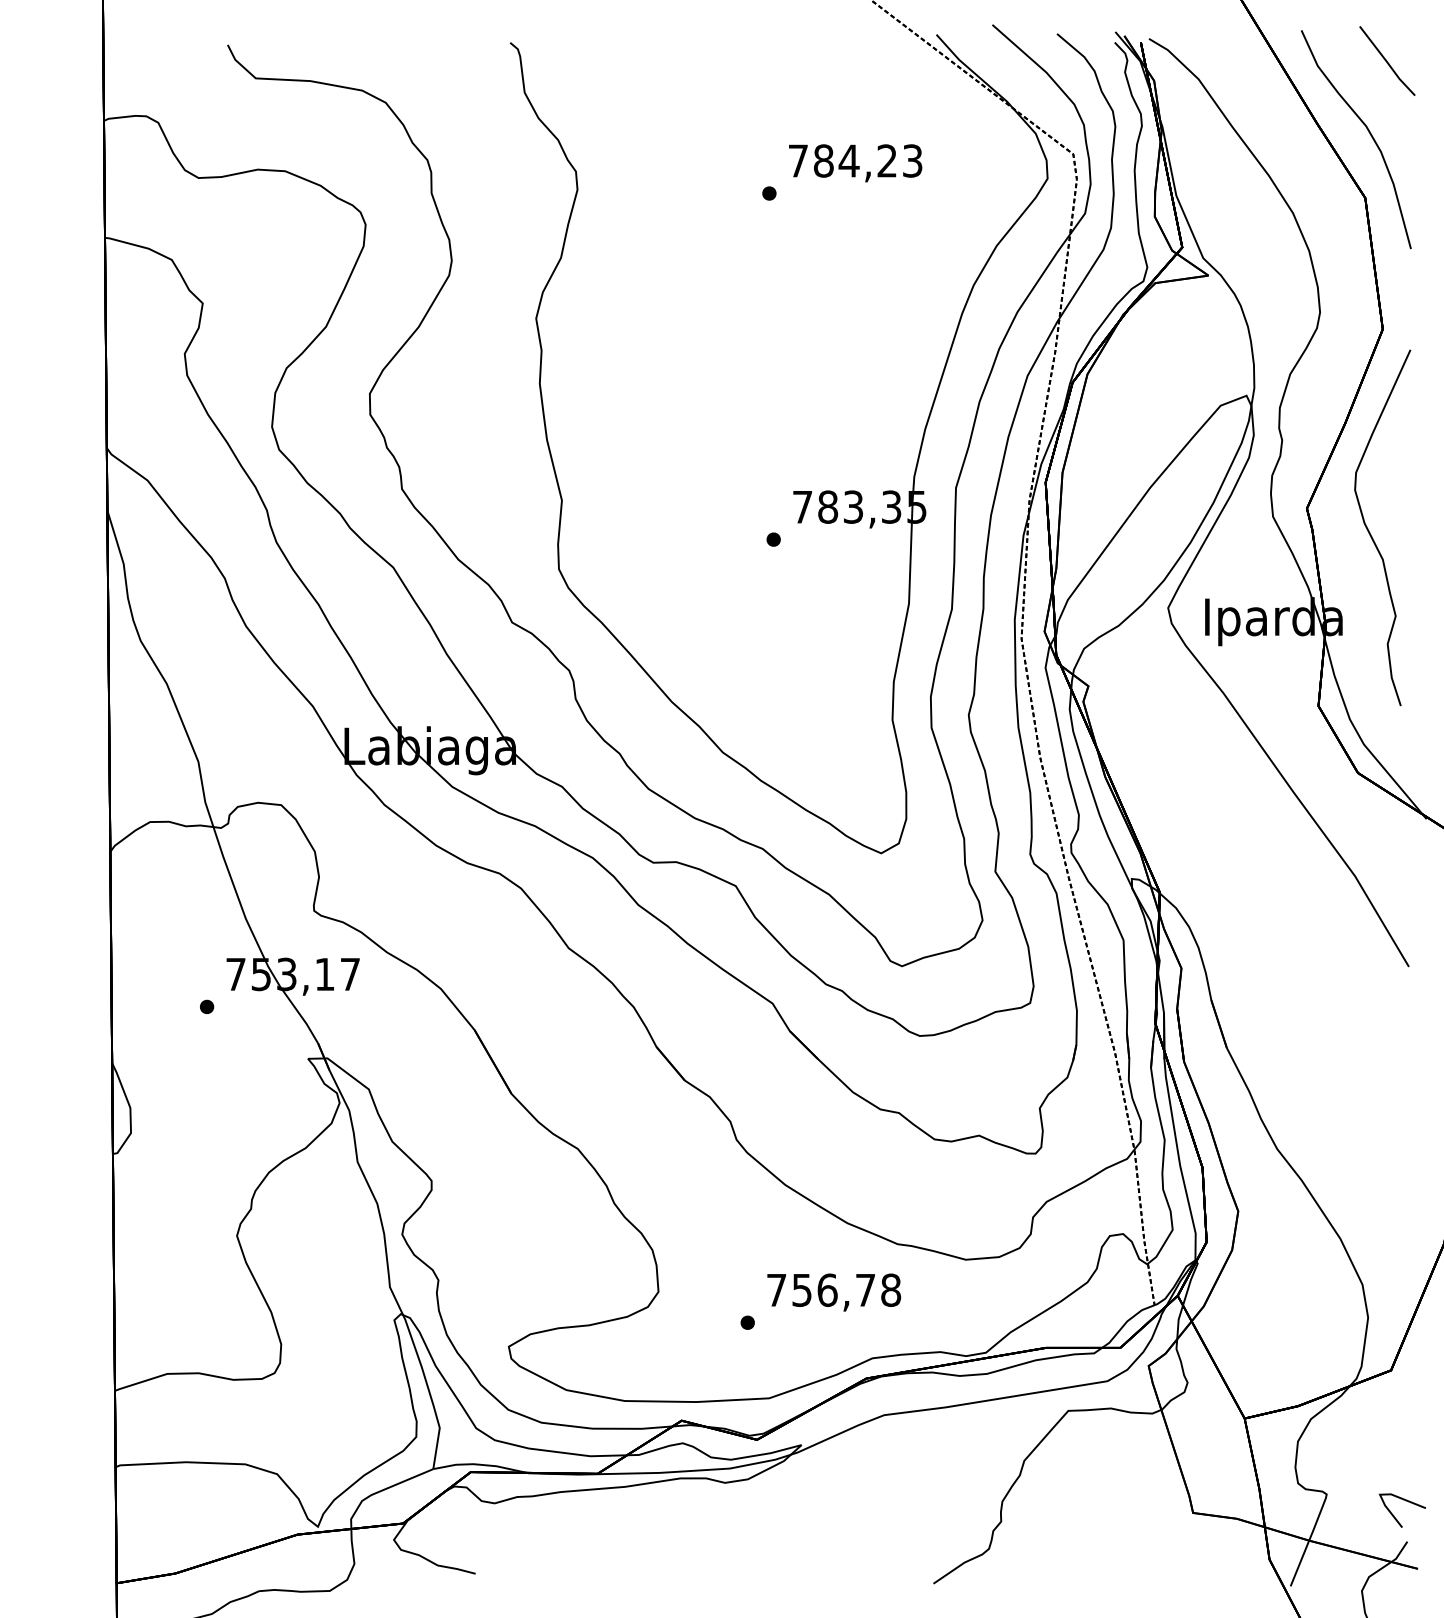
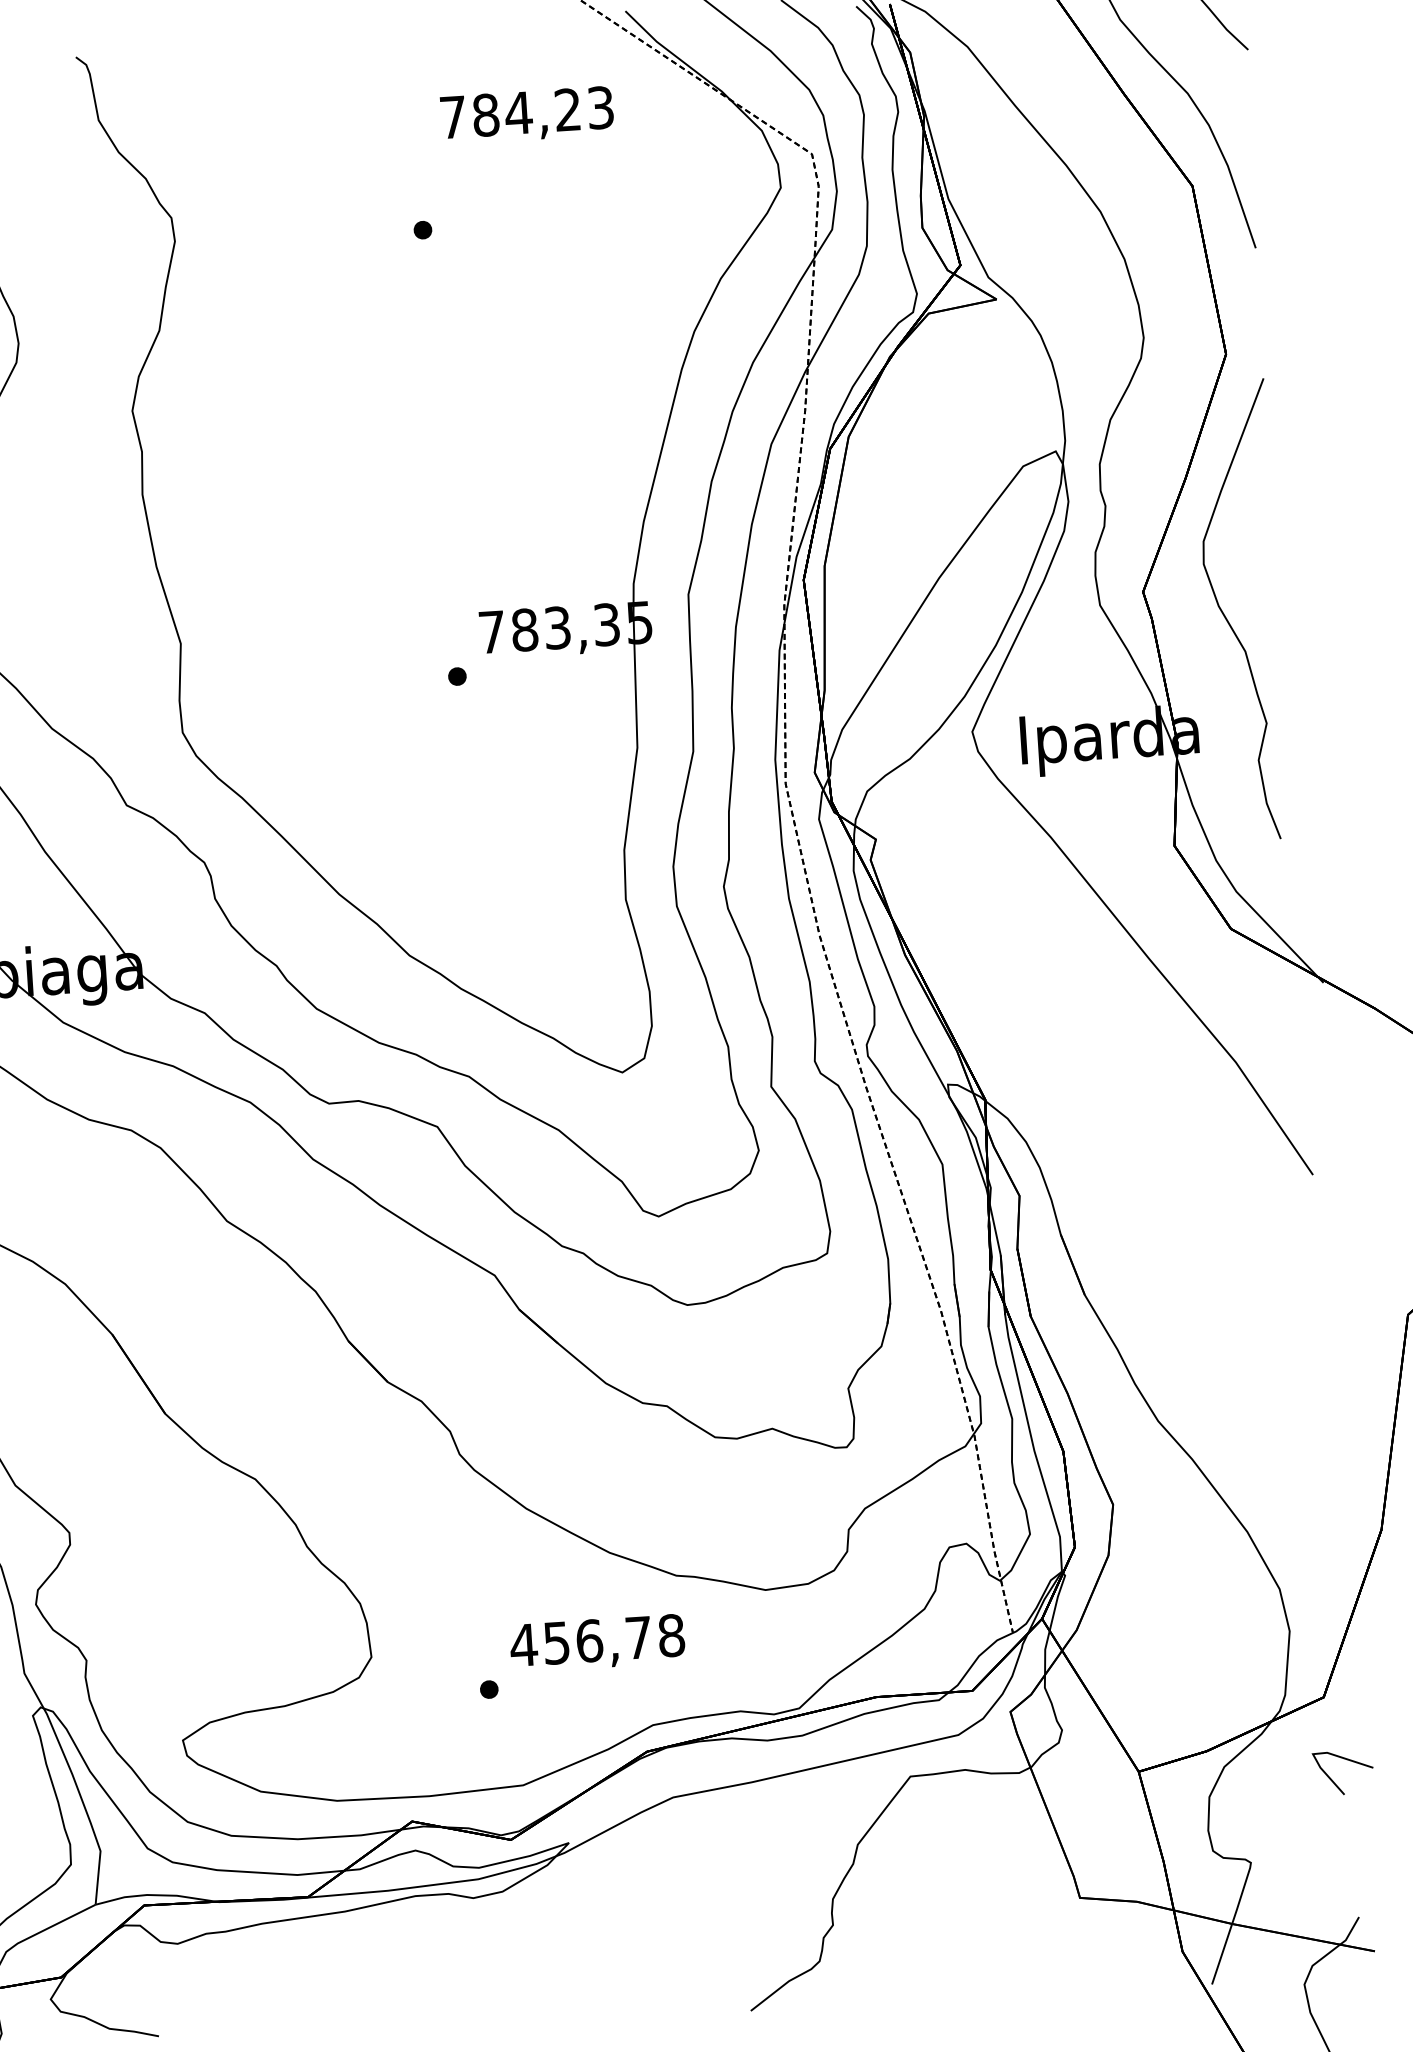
text: (855, 163) -> (527, 115), moved
text: (776, 1290) -> (523, 1645), 756,78 -> 456,78
line: (1394, 1515) -> (1333, 1779), moved

